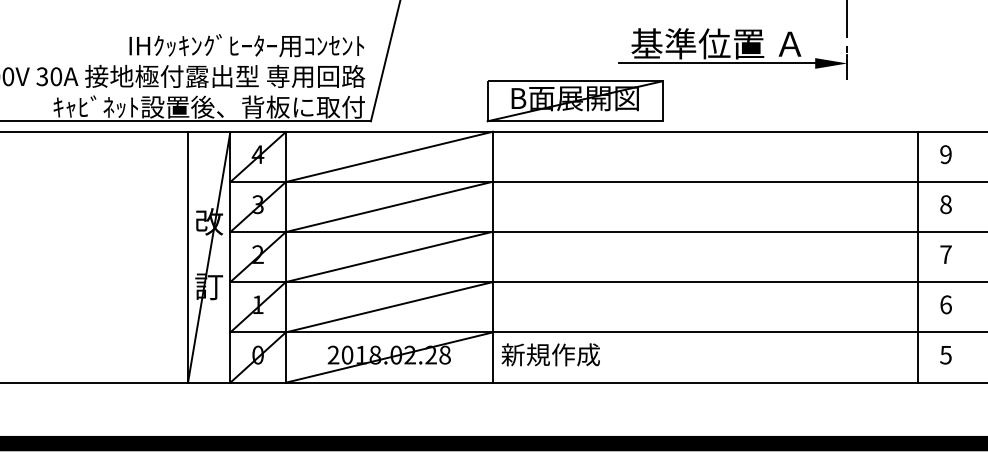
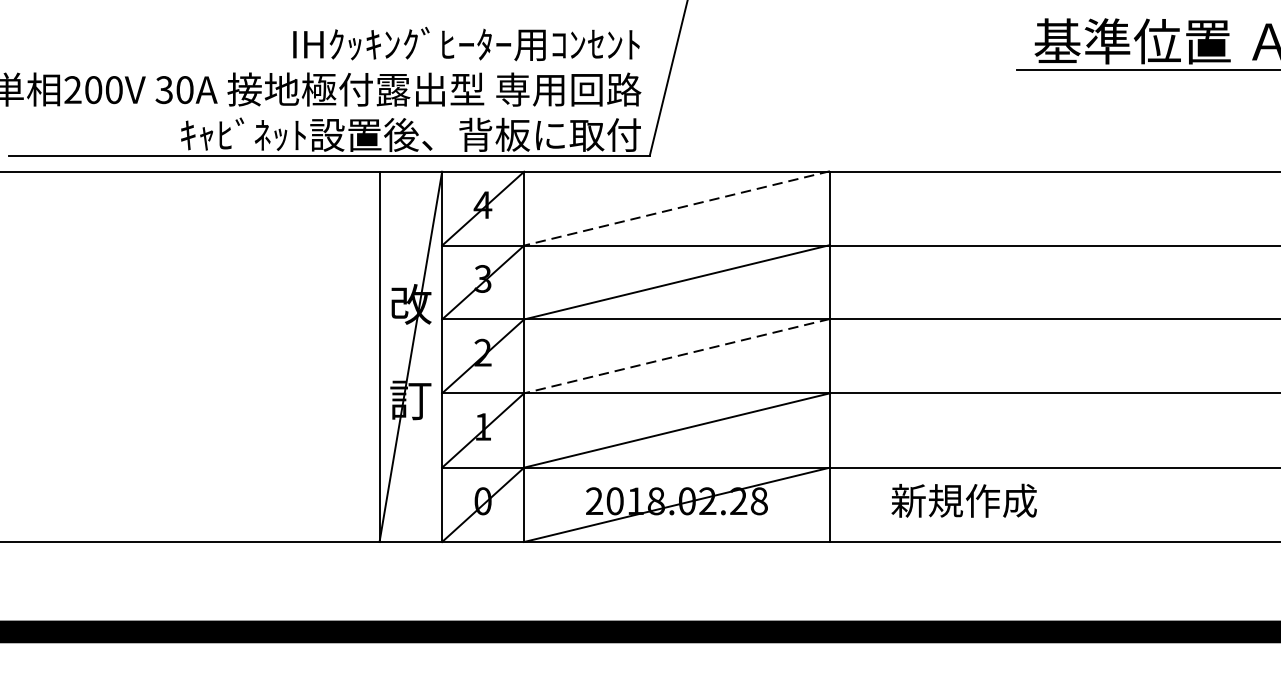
part: (574, 101) -> (950, 126), removed
line: (389, 156) -> (677, 207), solid -> dashed
line: (389, 256) -> (677, 355), solid -> dashed
text: (550, 354) -> (963, 500), moved

